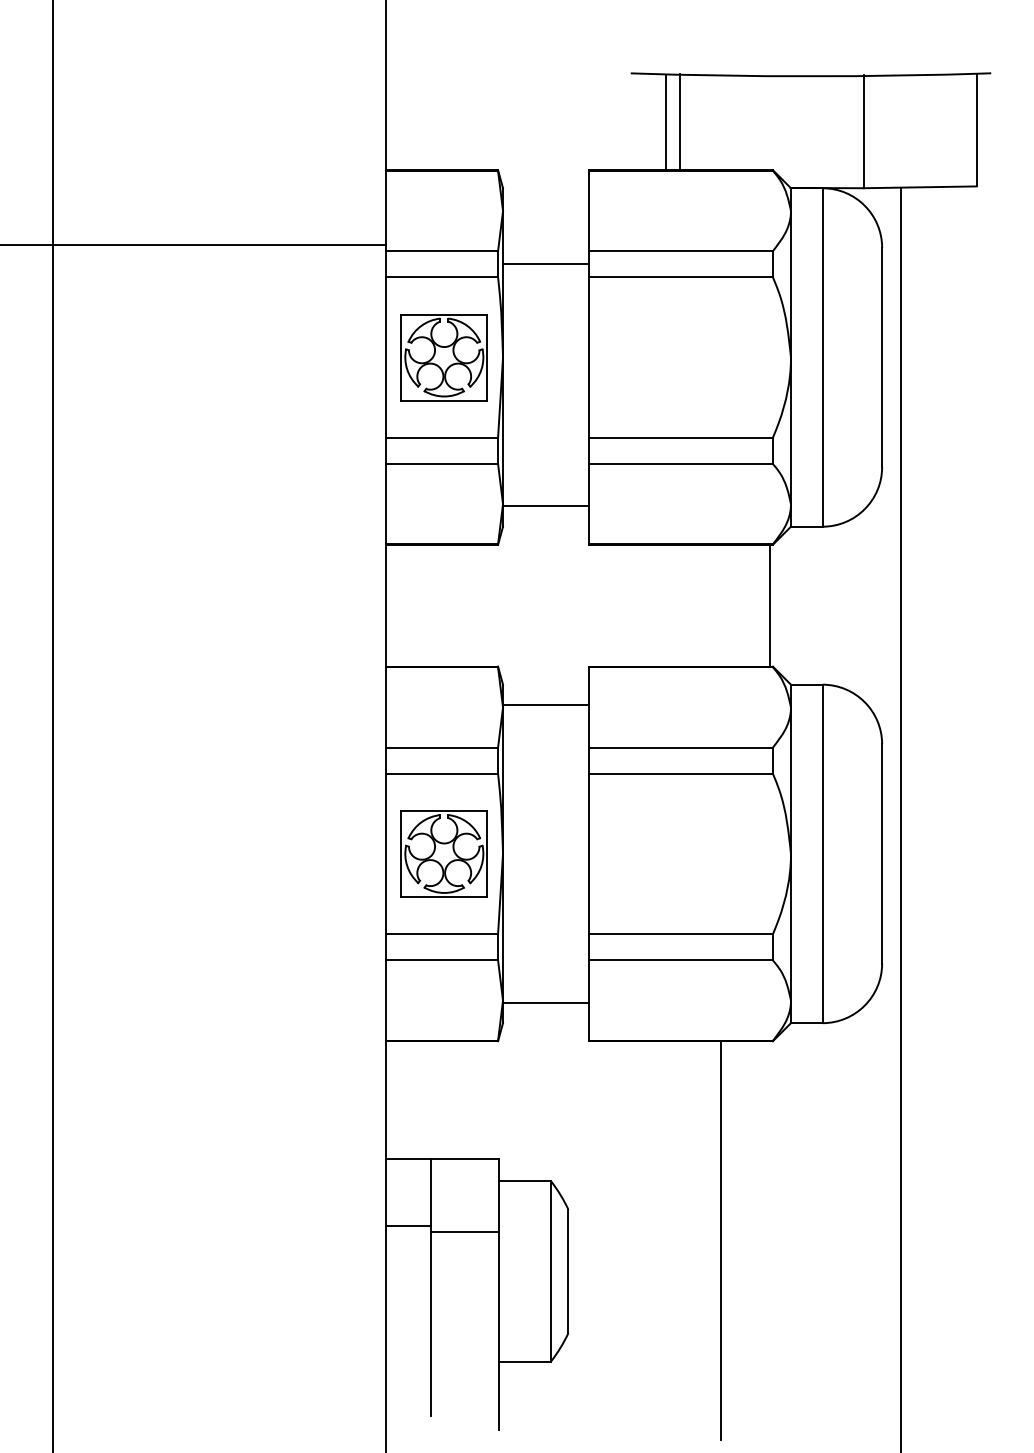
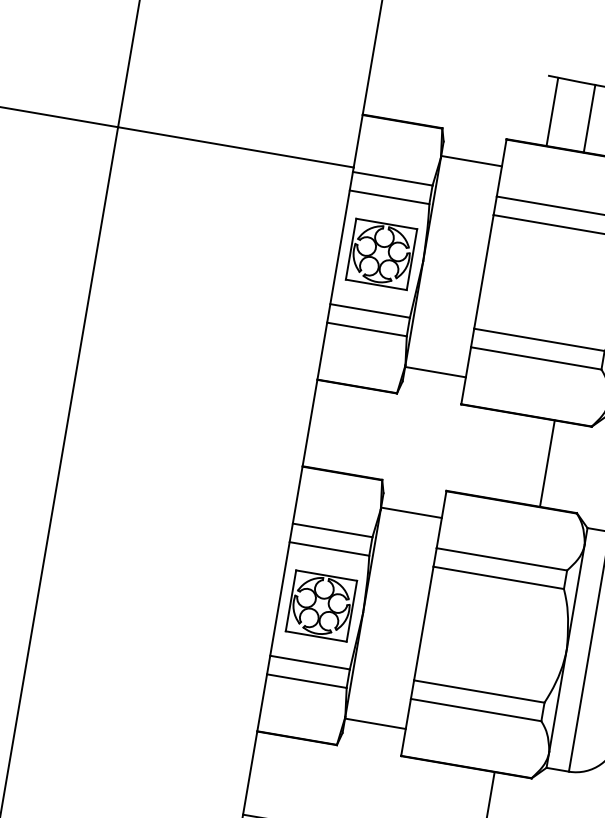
line: (665, 122) -> (589, 118), moved
line: (680, 122) -> (552, 112), moved
line: (545, 263) -> (471, 161), moved
line: (769, 605) -> (547, 463), moved

